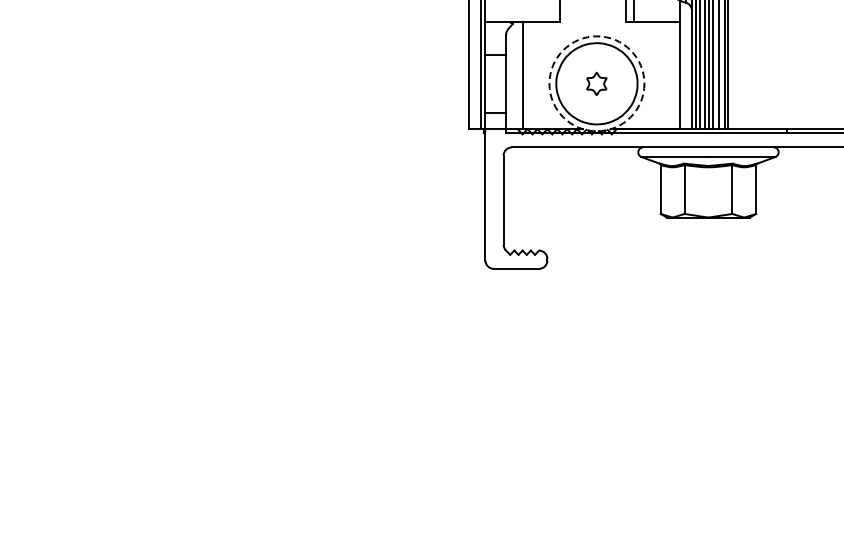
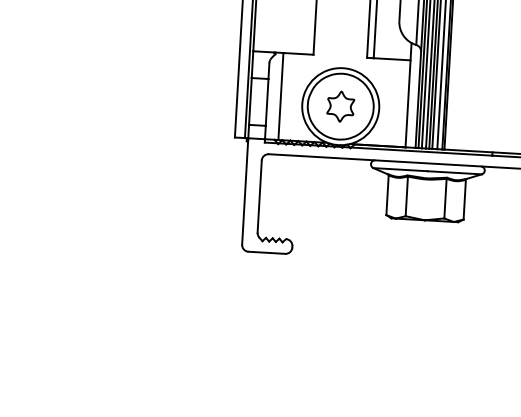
circle: (596, 83) -> (340, 106), dashed -> solid
part: (596, 83) -> (340, 106), size x1.67

